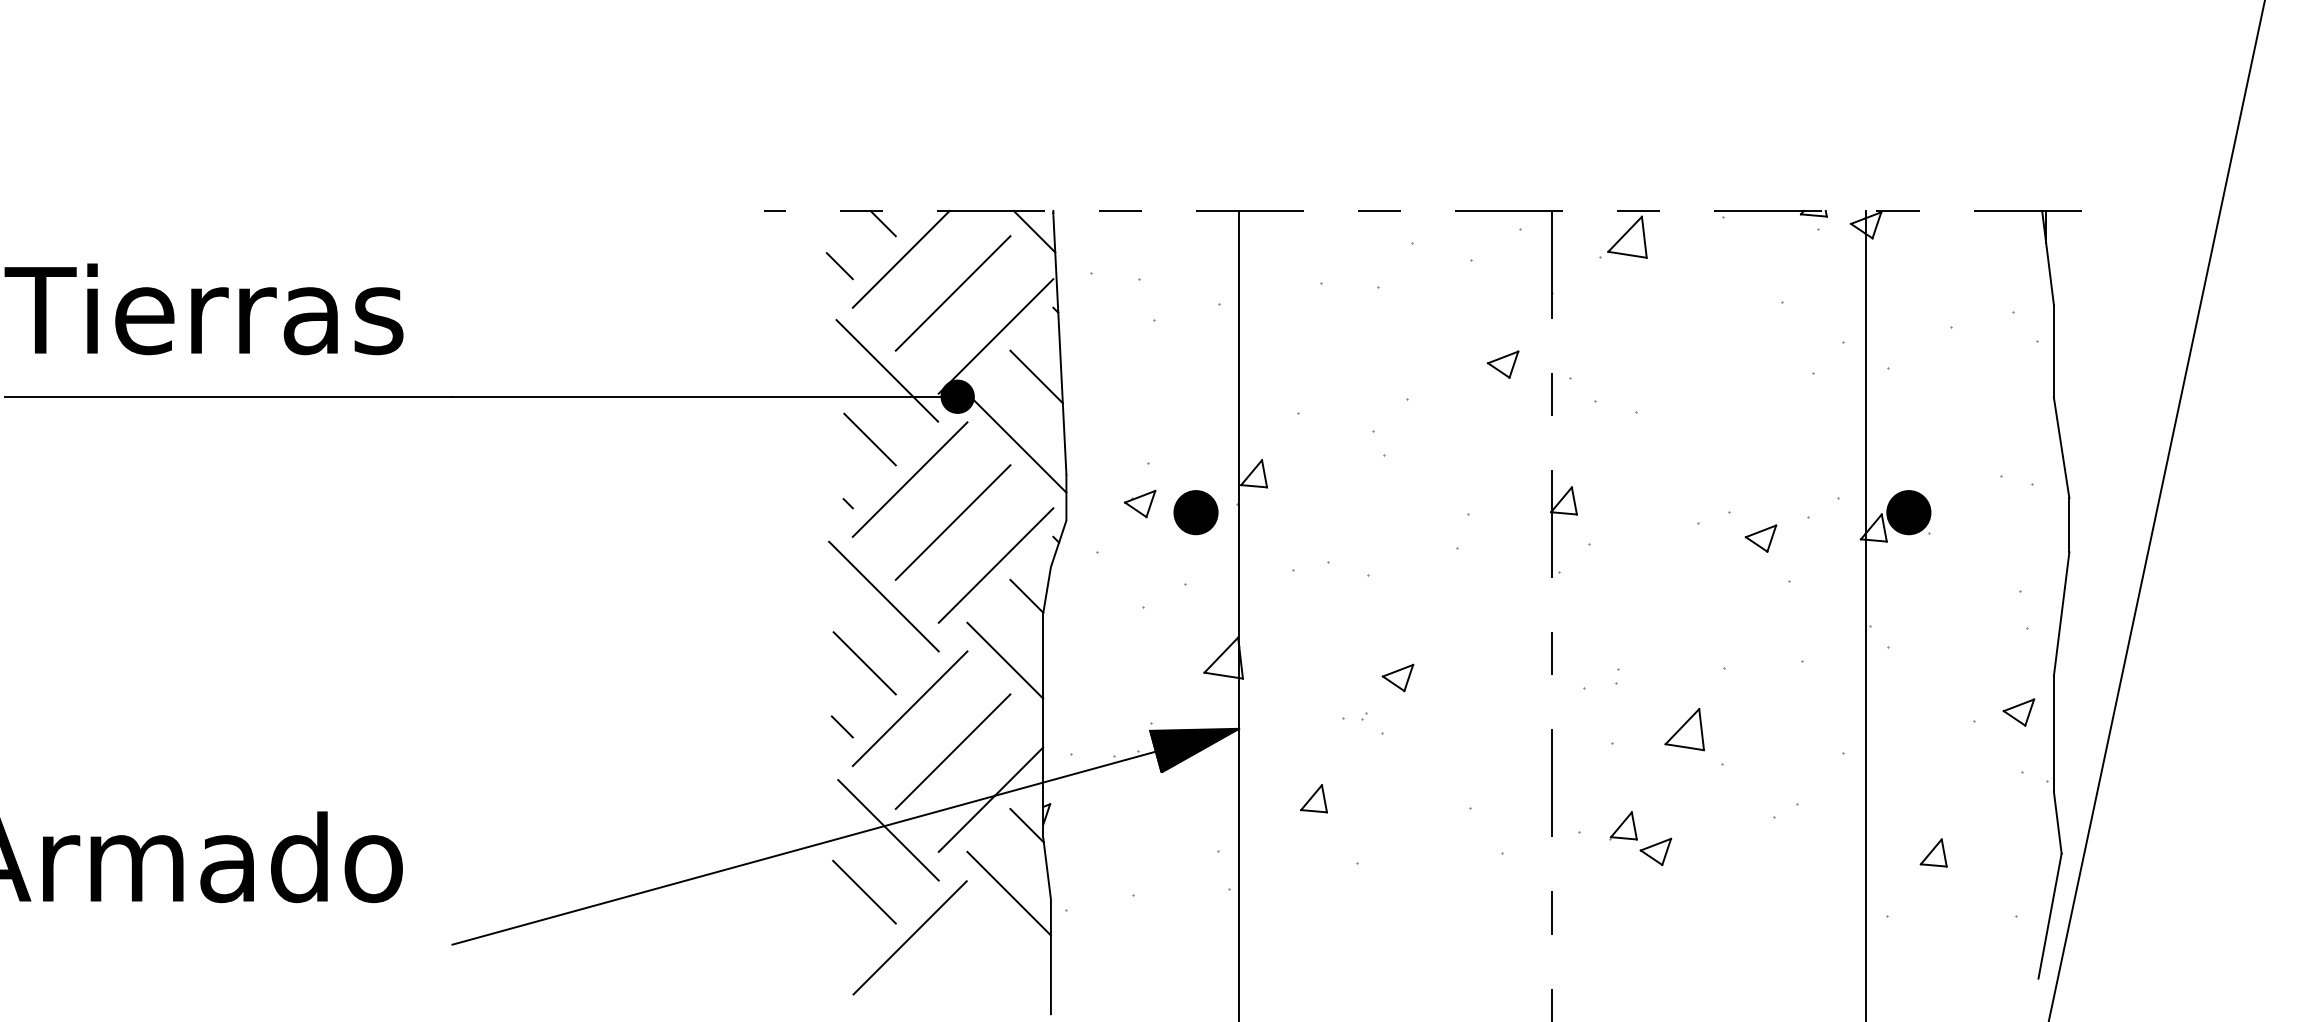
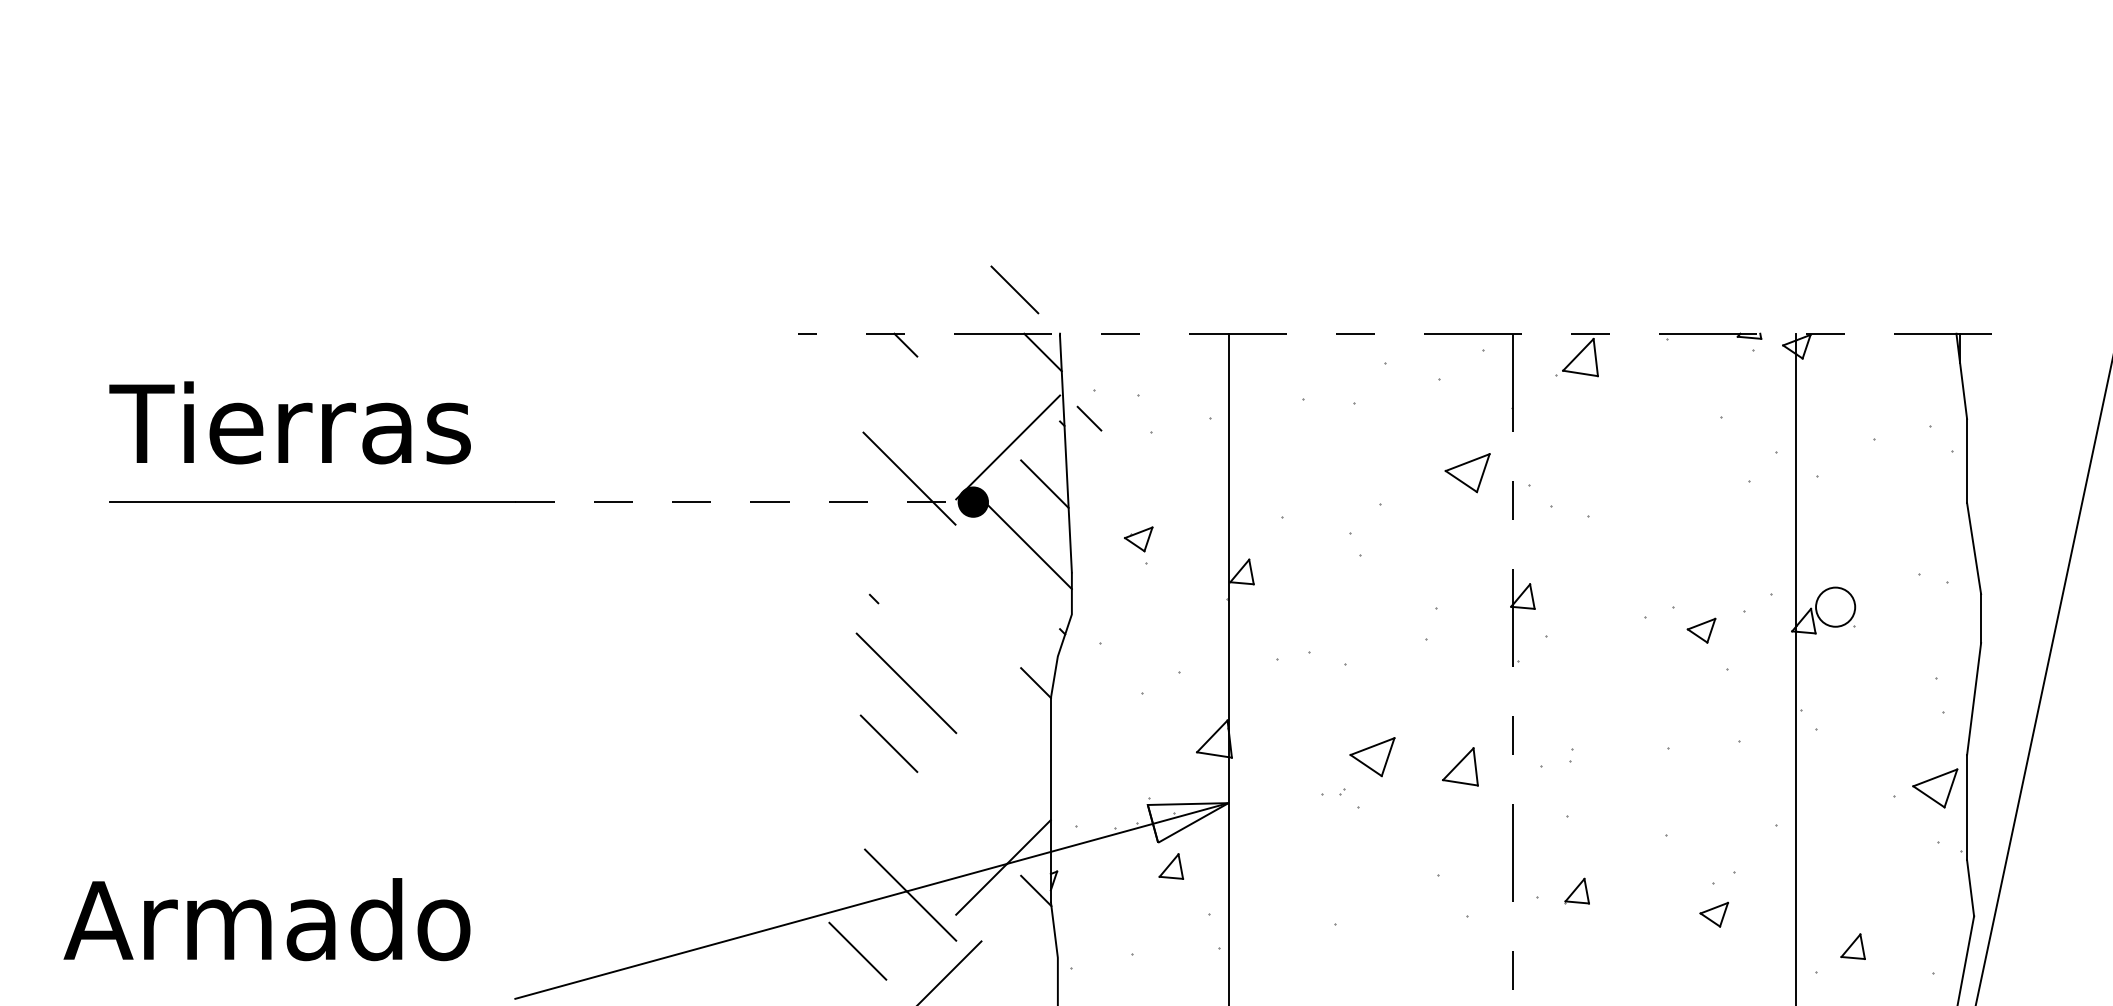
line: (901, 259) -> (922, 377), removed
line: (839, 265) -> (1089, 418), moved
line: (953, 293) -> (969, 408), removed
part: (1502, 364) -> (1467, 472), size x1.6
line: (705, 397) -> (744, 502), solid -> dashed
line: (869, 439) -> (1014, 289), moved
line: (910, 479) -> (930, 577), removed
part: (1139, 504) -> (1138, 539), moved
part: (1195, 511) -> (1188, 606), removed
fill: (1908, 511) -> (1835, 606), removed
line: (953, 522) -> (969, 616), removed
line: (996, 565) -> (1008, 655), removed
line: (1005, 660) -> (1016, 741), removed
part: (1398, 677) -> (1372, 756), size x1.6
line: (910, 708) -> (930, 784), removed
part: (2019, 712) -> (1935, 788), size x1.6
line: (842, 725) -> (868, 800), removed
part: (1684, 729) -> (1460, 766), moved
fill: (1193, 750) -> (1187, 822), removed
line: (953, 751) -> (969, 823), removed
part: (1314, 798) -> (1171, 866), moved
part: (1655, 851) -> (1713, 914), moved
part: (1933, 852) -> (1852, 946), moved
line: (864, 891) -> (857, 950), moved
line: (1008, 893) -> (1019, 952), removed

